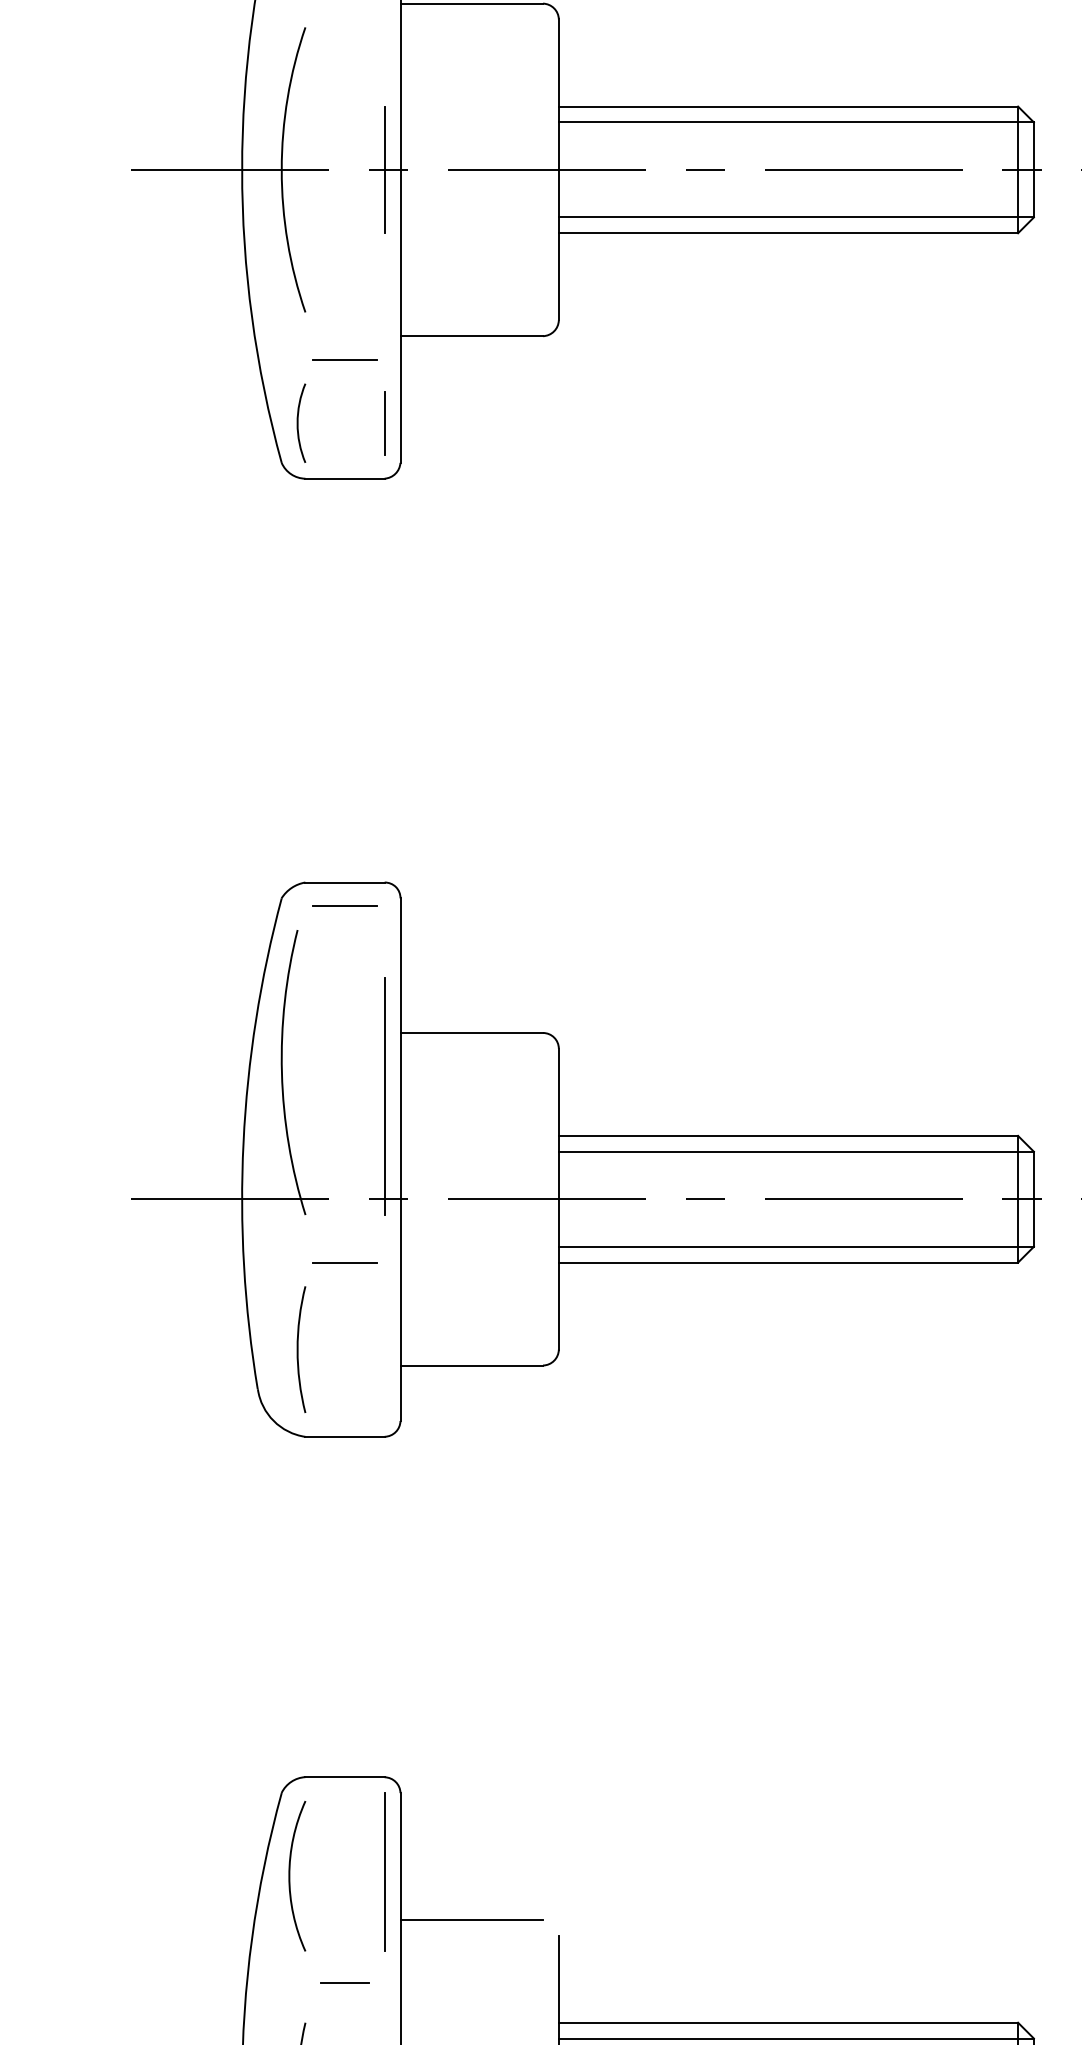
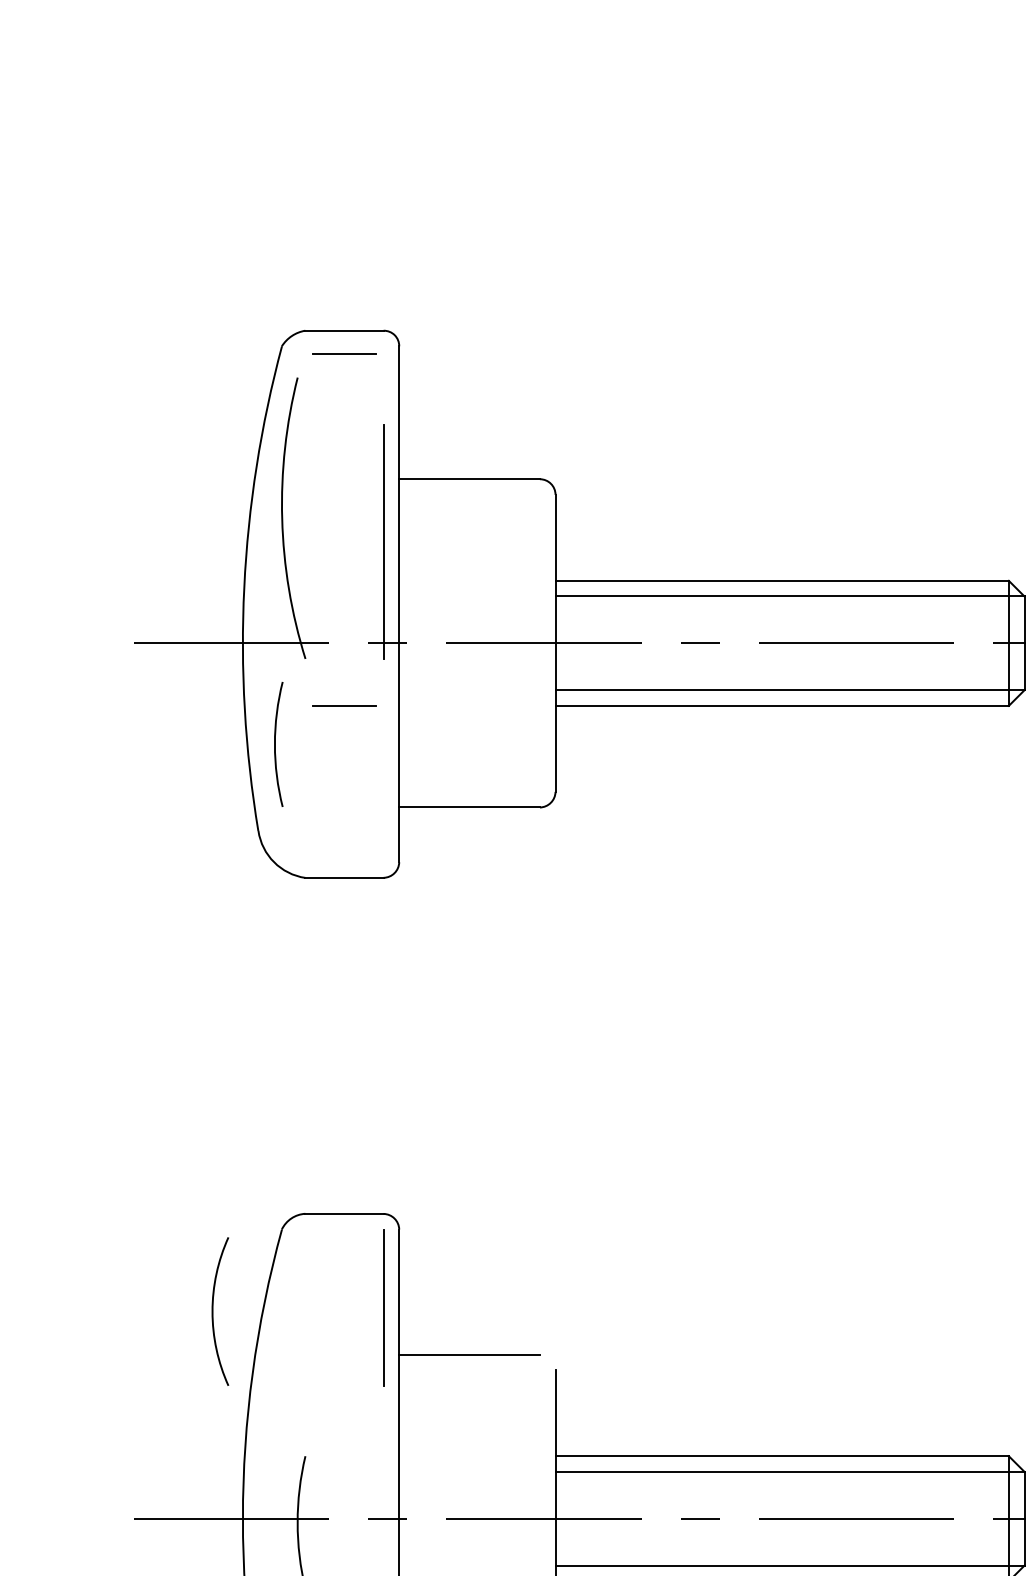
arc: (298, 1349) -> (275, 744), moved
arc: (290, 1876) -> (213, 1311), moved
line: (344, 1983) -> (343, 1417), removed

